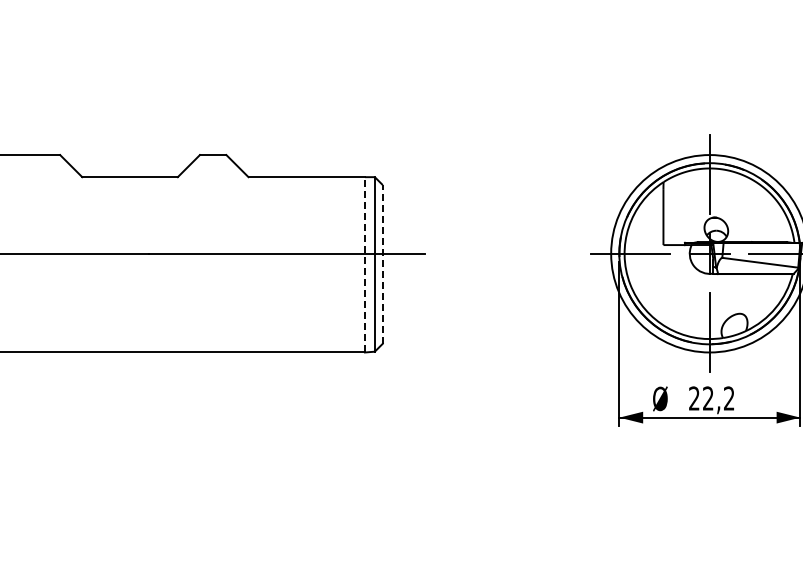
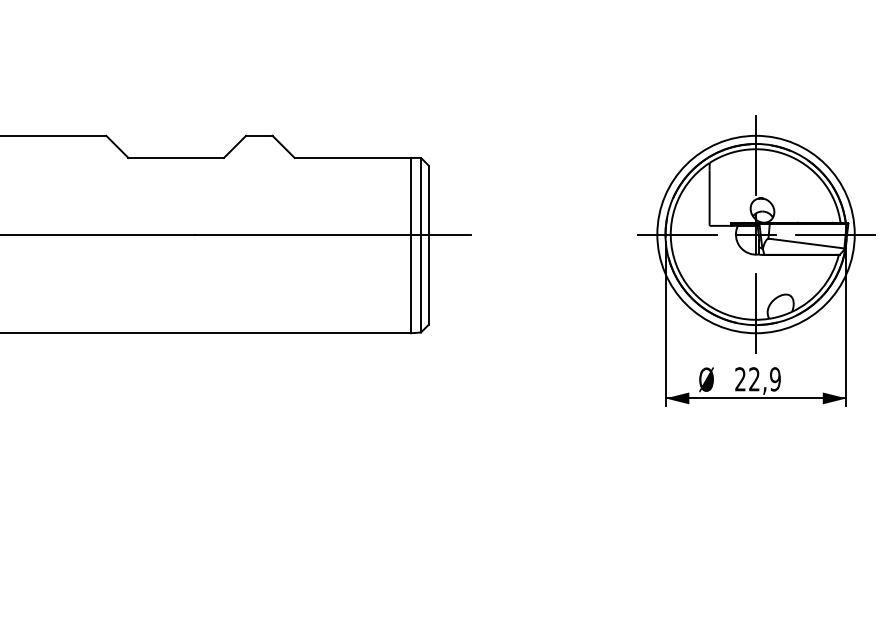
line: (382, 263) -> (428, 244), dashed -> solid
line: (365, 264) -> (411, 245), dashed -> solid
text: (728, 398) -> (774, 379), 22,2 -> 22,9

